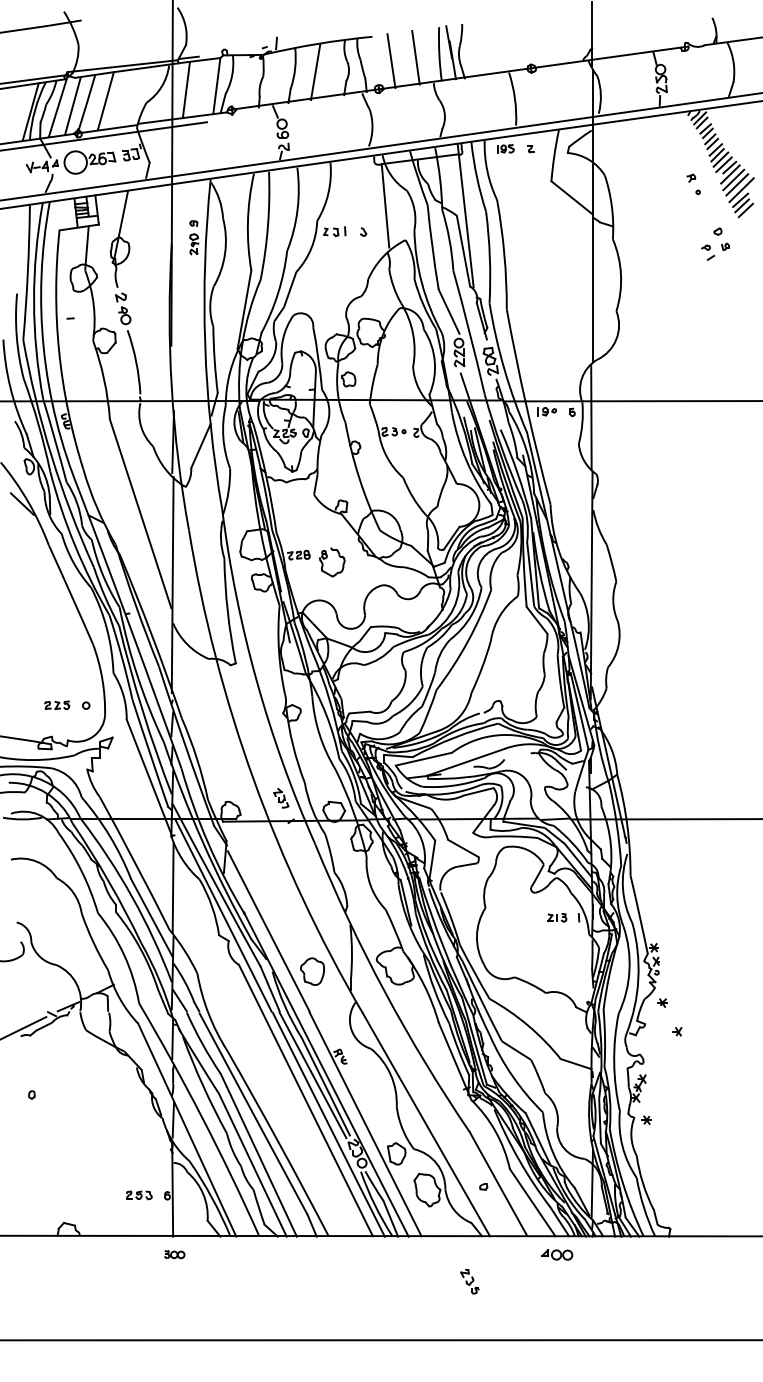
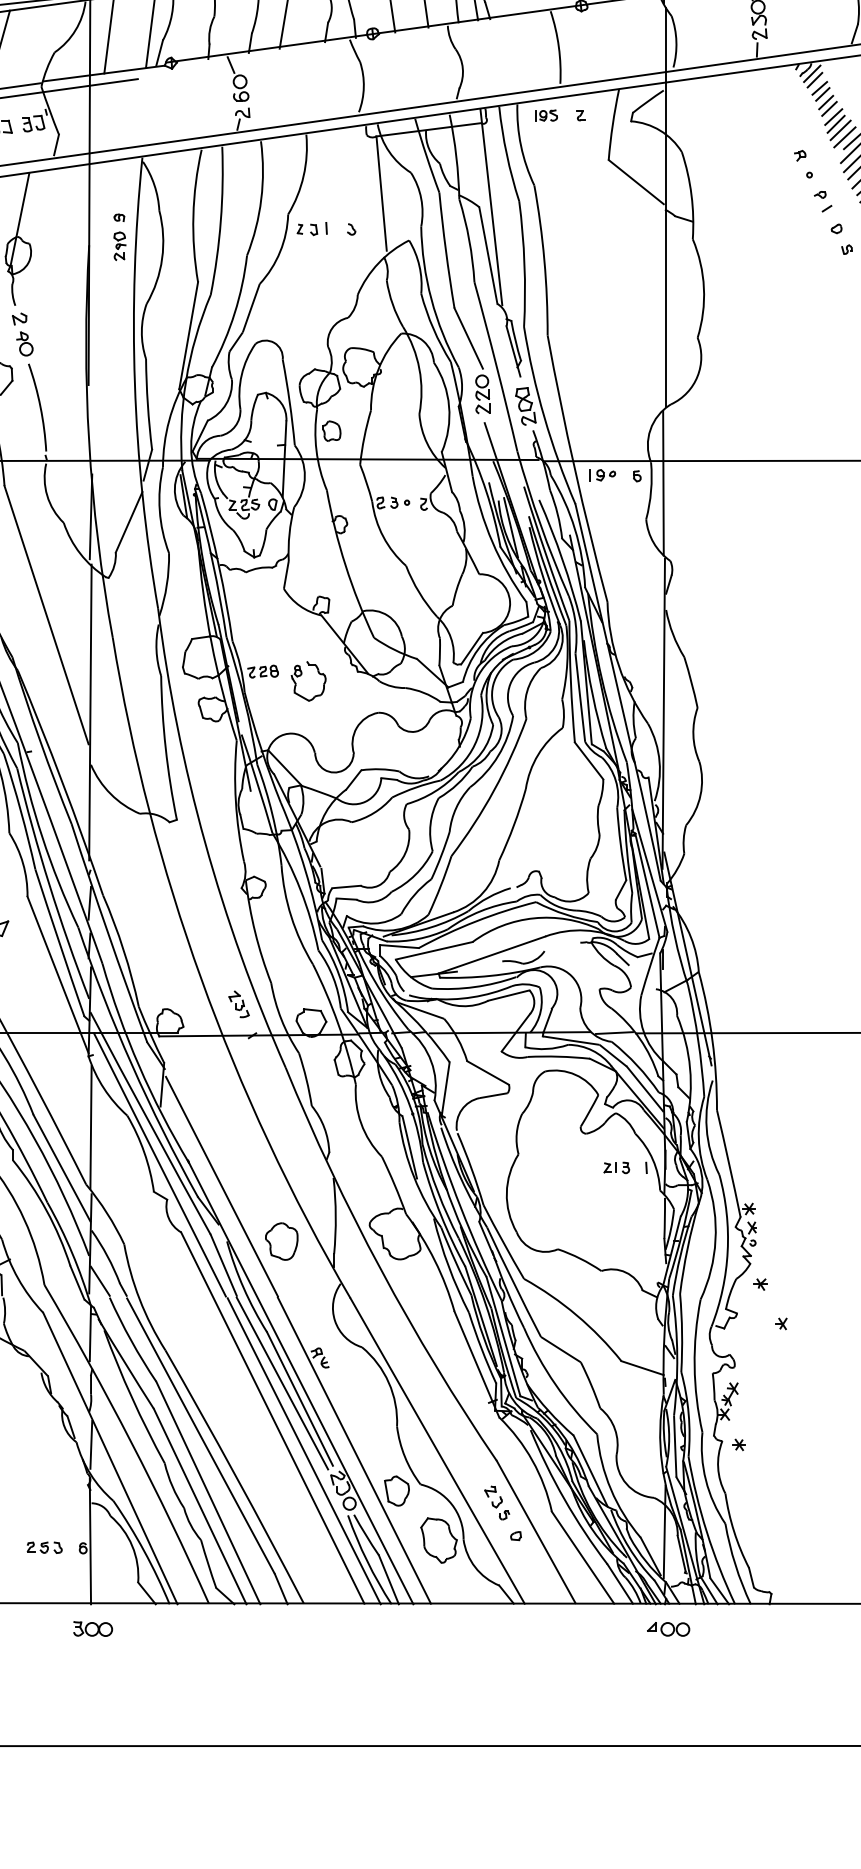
part: (708, 252) -> (823, 201), moved
part: (174, 1254) -> (92, 1628), size x1.43
part: (557, 1254) -> (669, 1628), moved
part: (469, 1281) -> (496, 1502), moved

